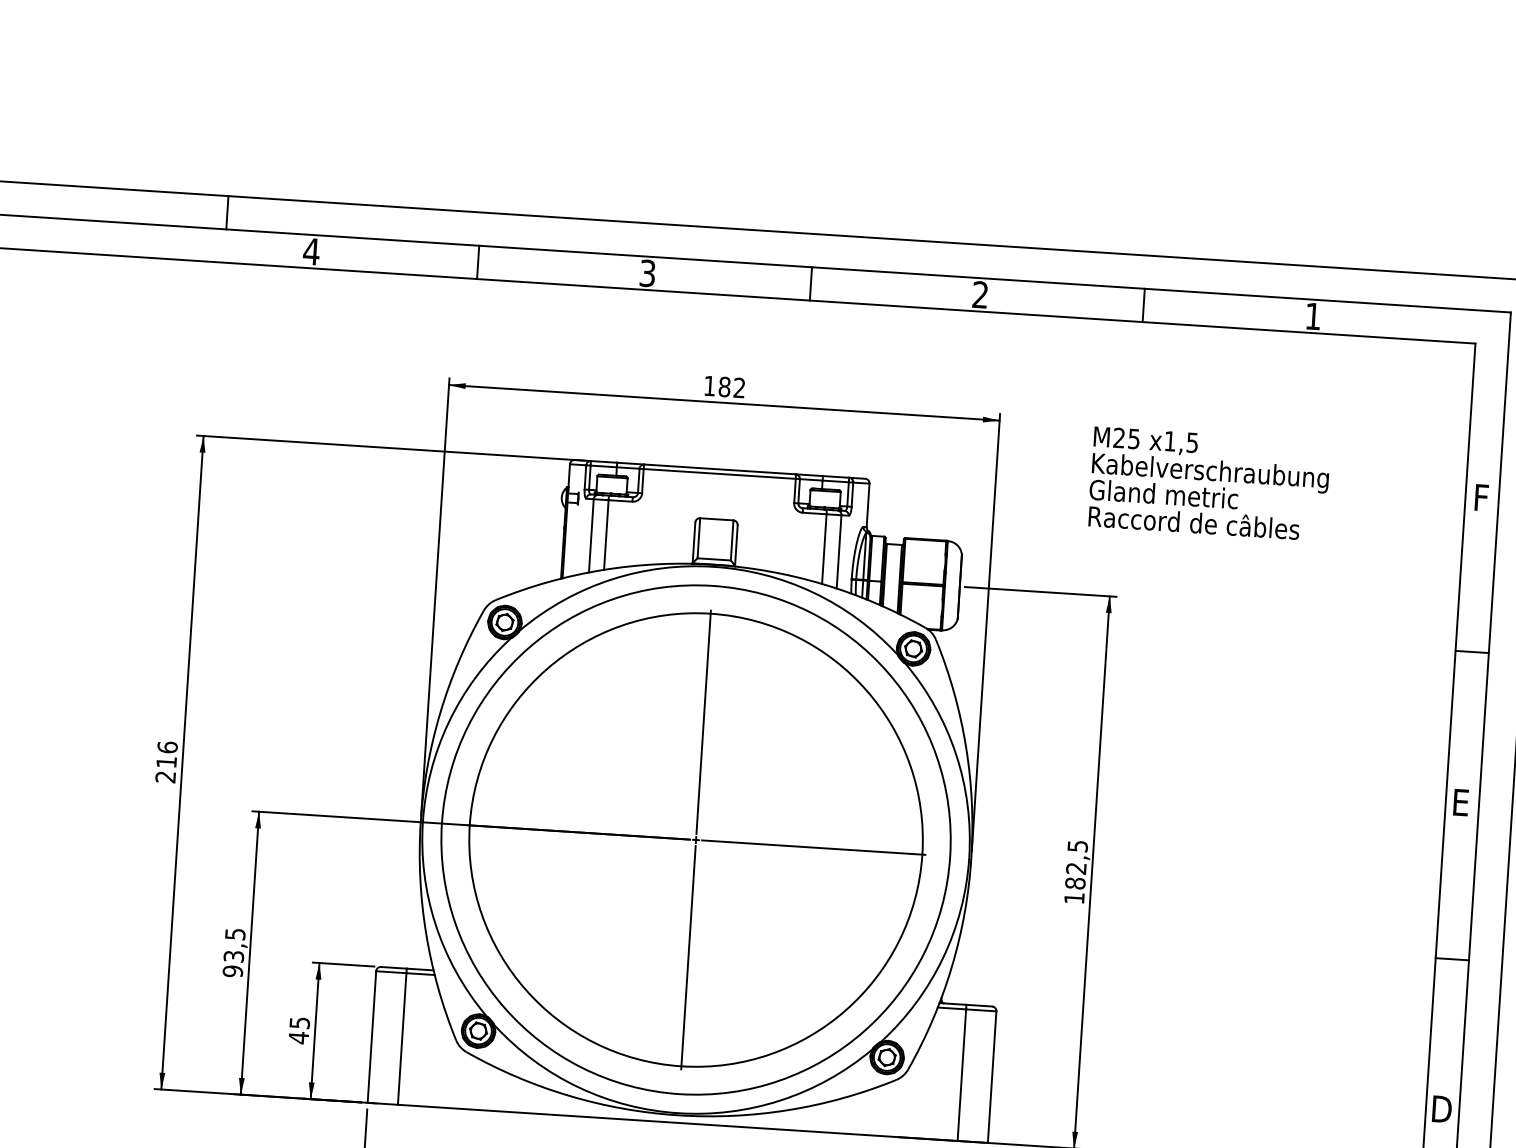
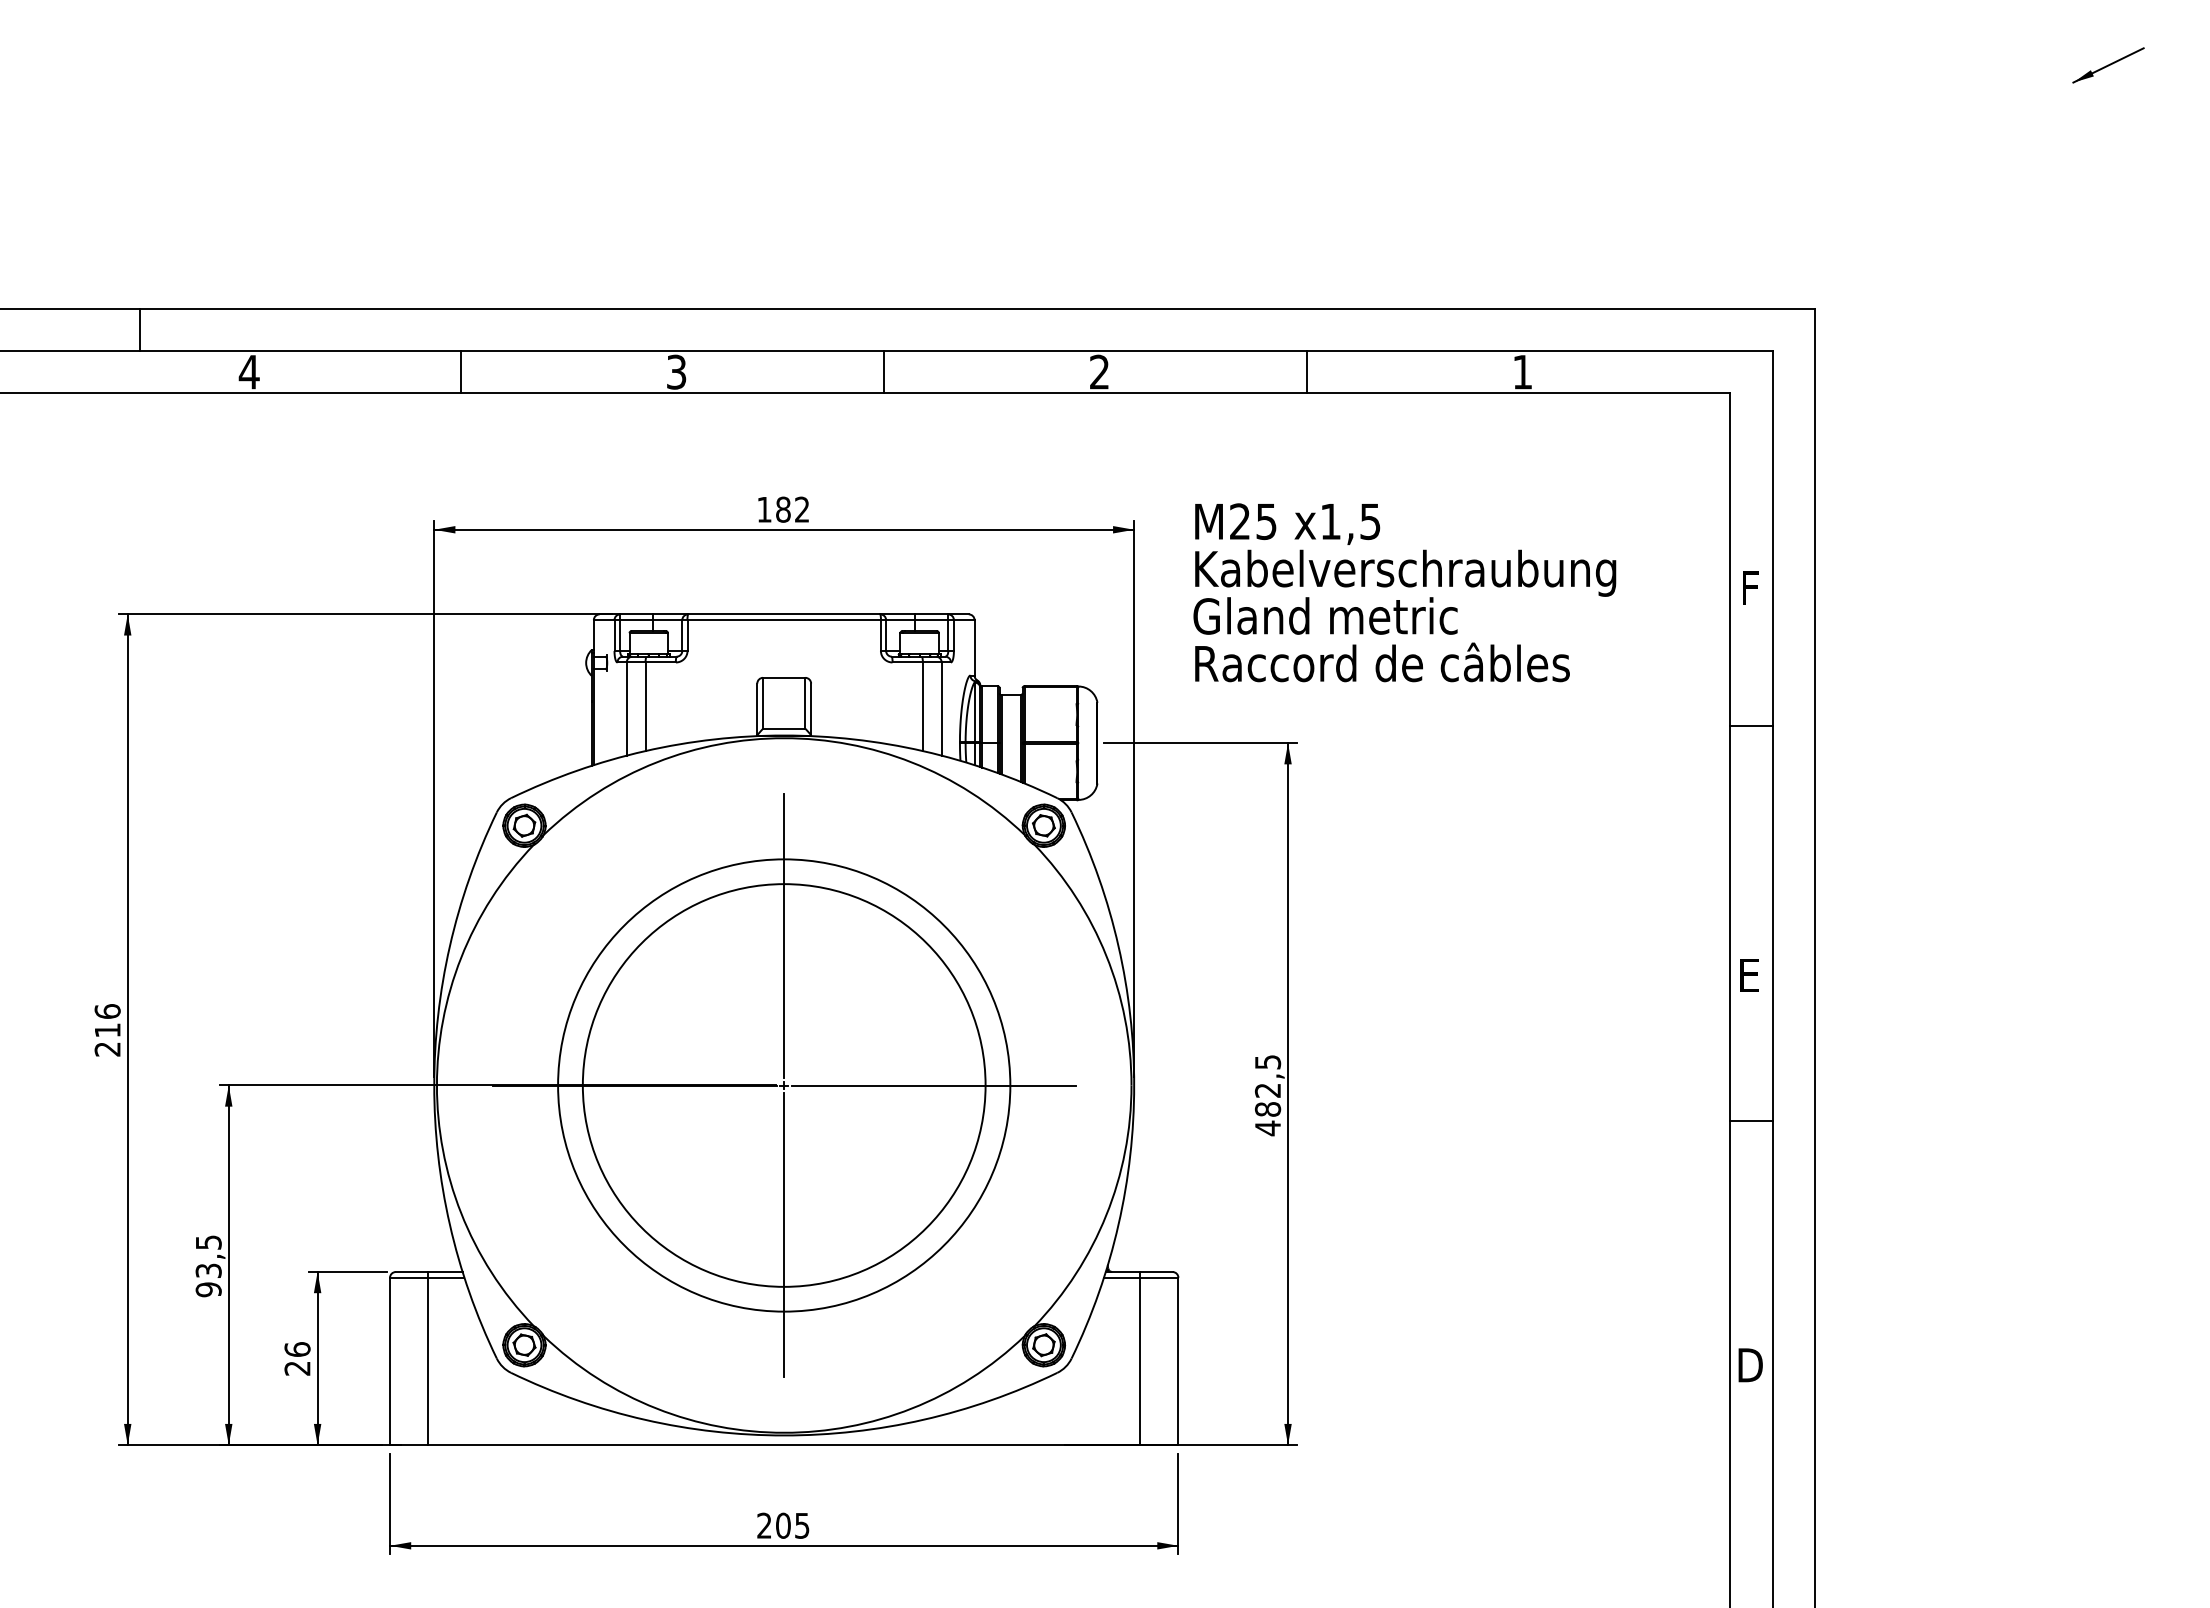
part: (1209, 483) -> (1404, 592), size x1.4
line: (1472, 651) -> (1751, 725), moved
circle: (695, 839) -> (783, 1085), size x0.7
circle: (696, 840) -> (784, 1085), size x0.7
text: (1074, 898) -> (1267, 1128), 182,5 -> 482,5
line: (1452, 959) -> (1751, 1120), moved
text: (299, 1030) -> (297, 1359), 45 -> 26

